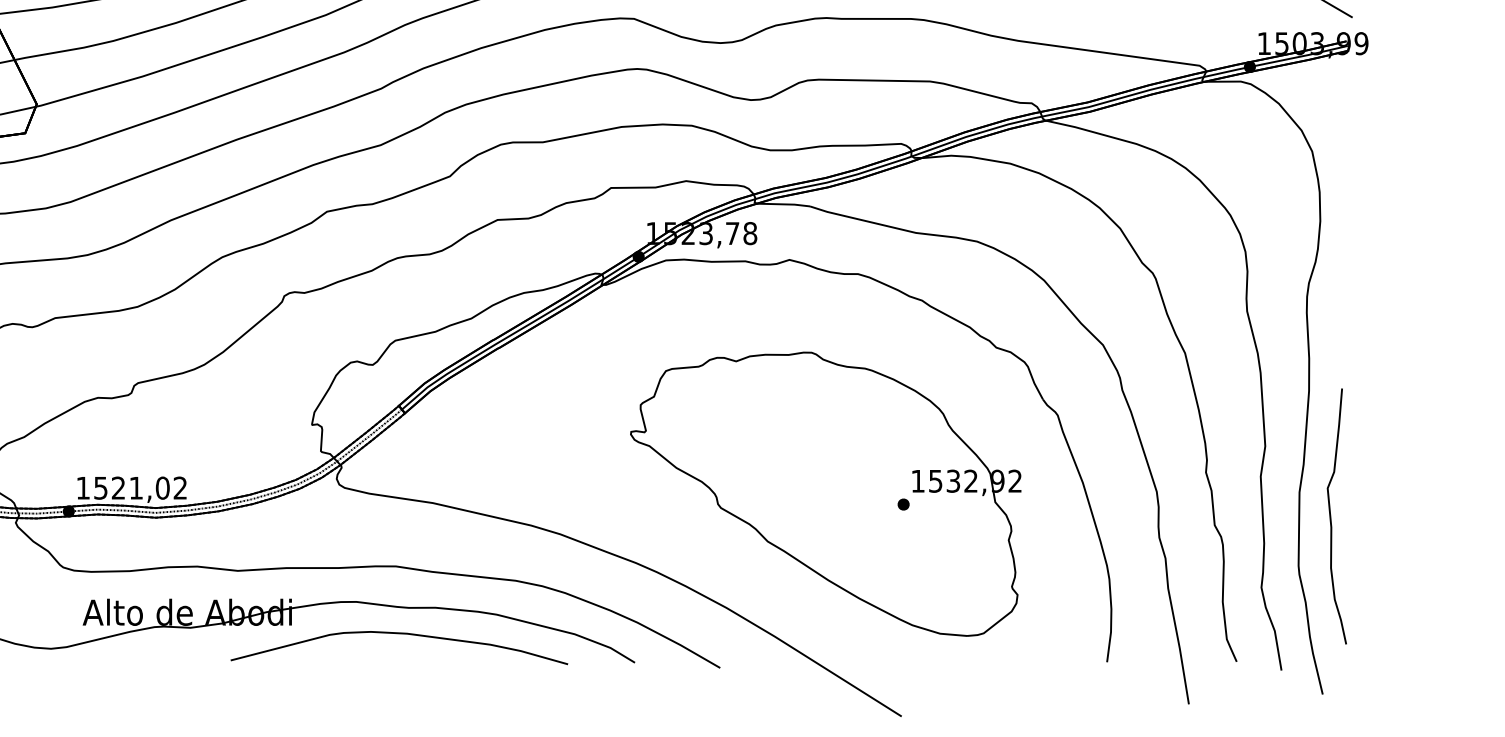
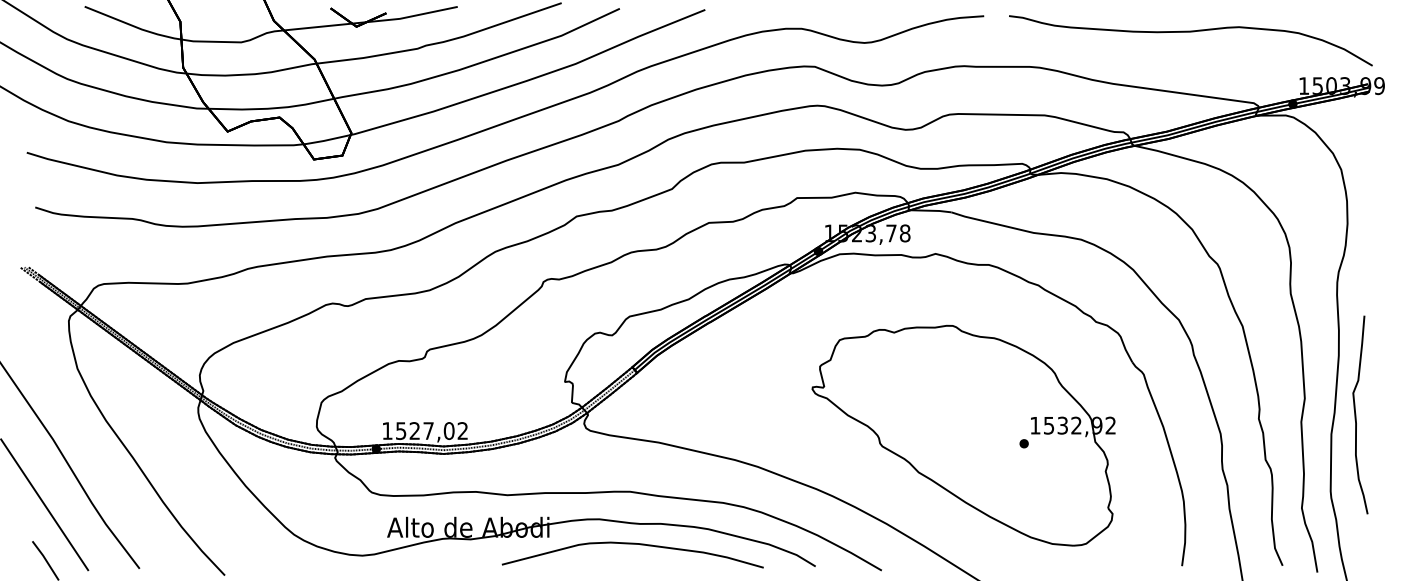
text: (136, 487) -> (428, 430), 1521,02 -> 1527,02
curve: (1331, 515) -> (1356, 414), moved

